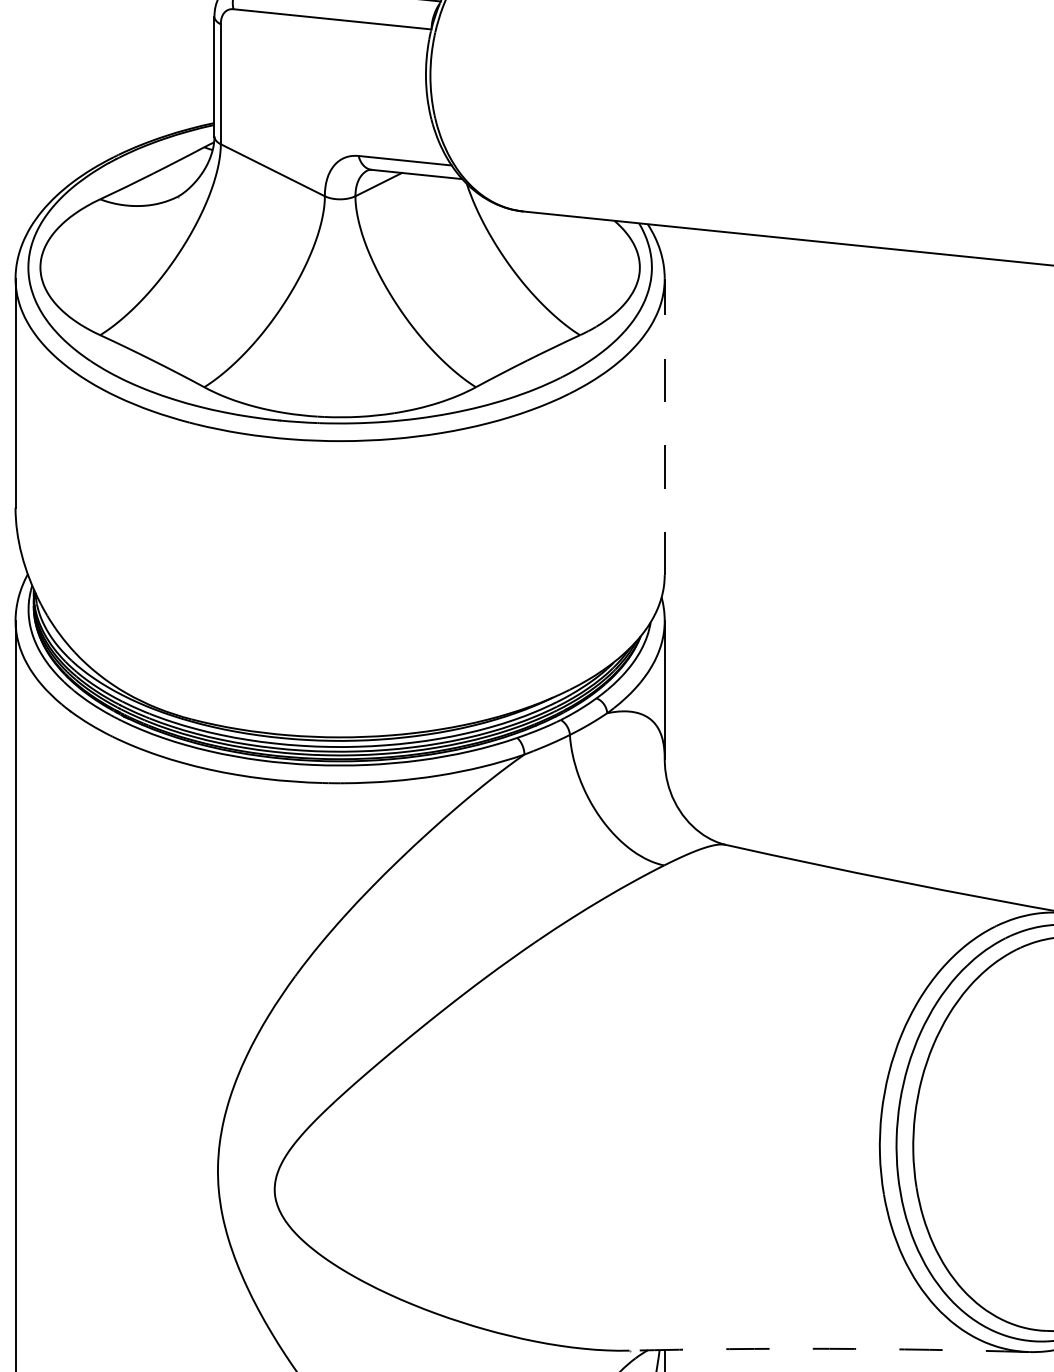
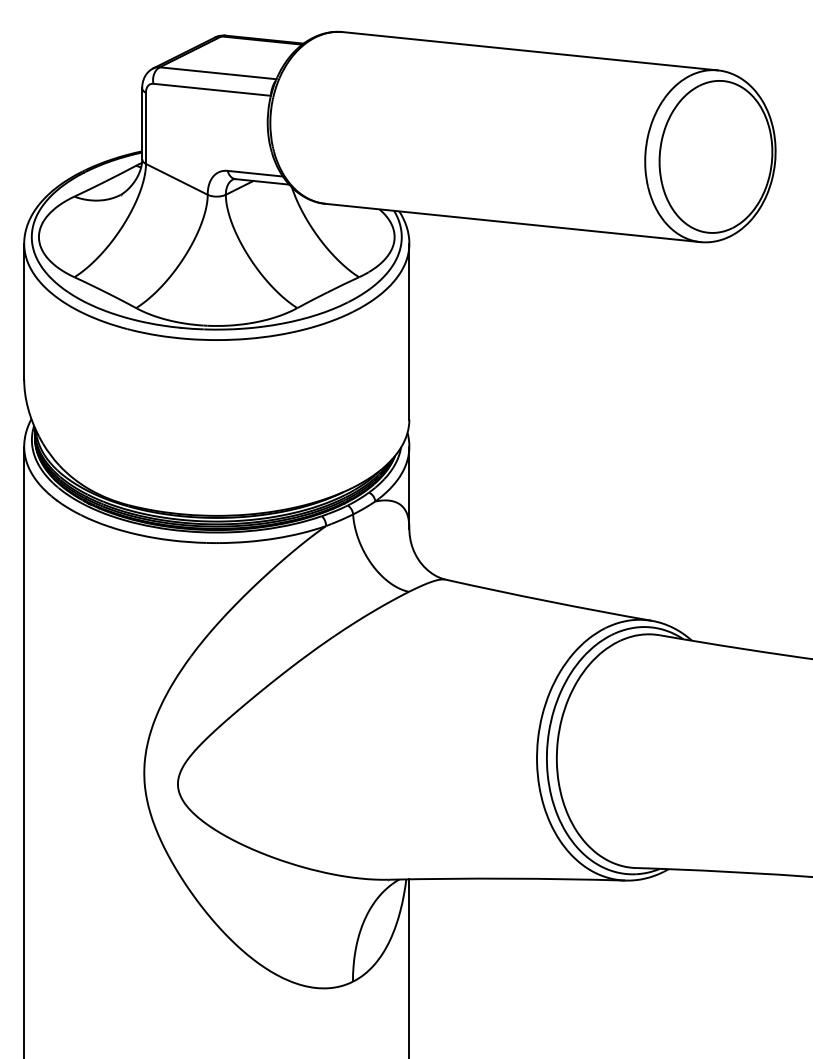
line: (664, 426) -> (409, 331), dashed -> solid
arc: (830, 1348) -> (507, 878), dashed -> solid

